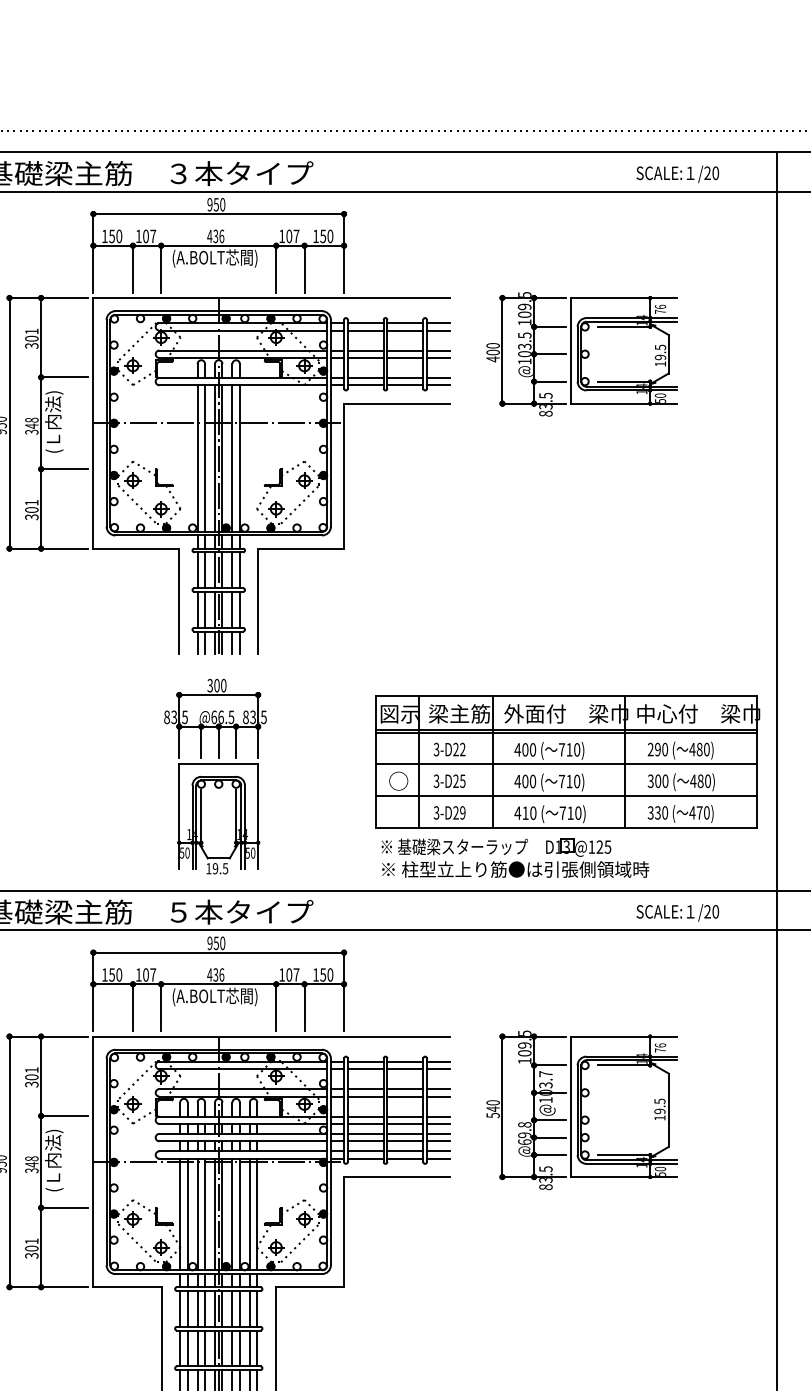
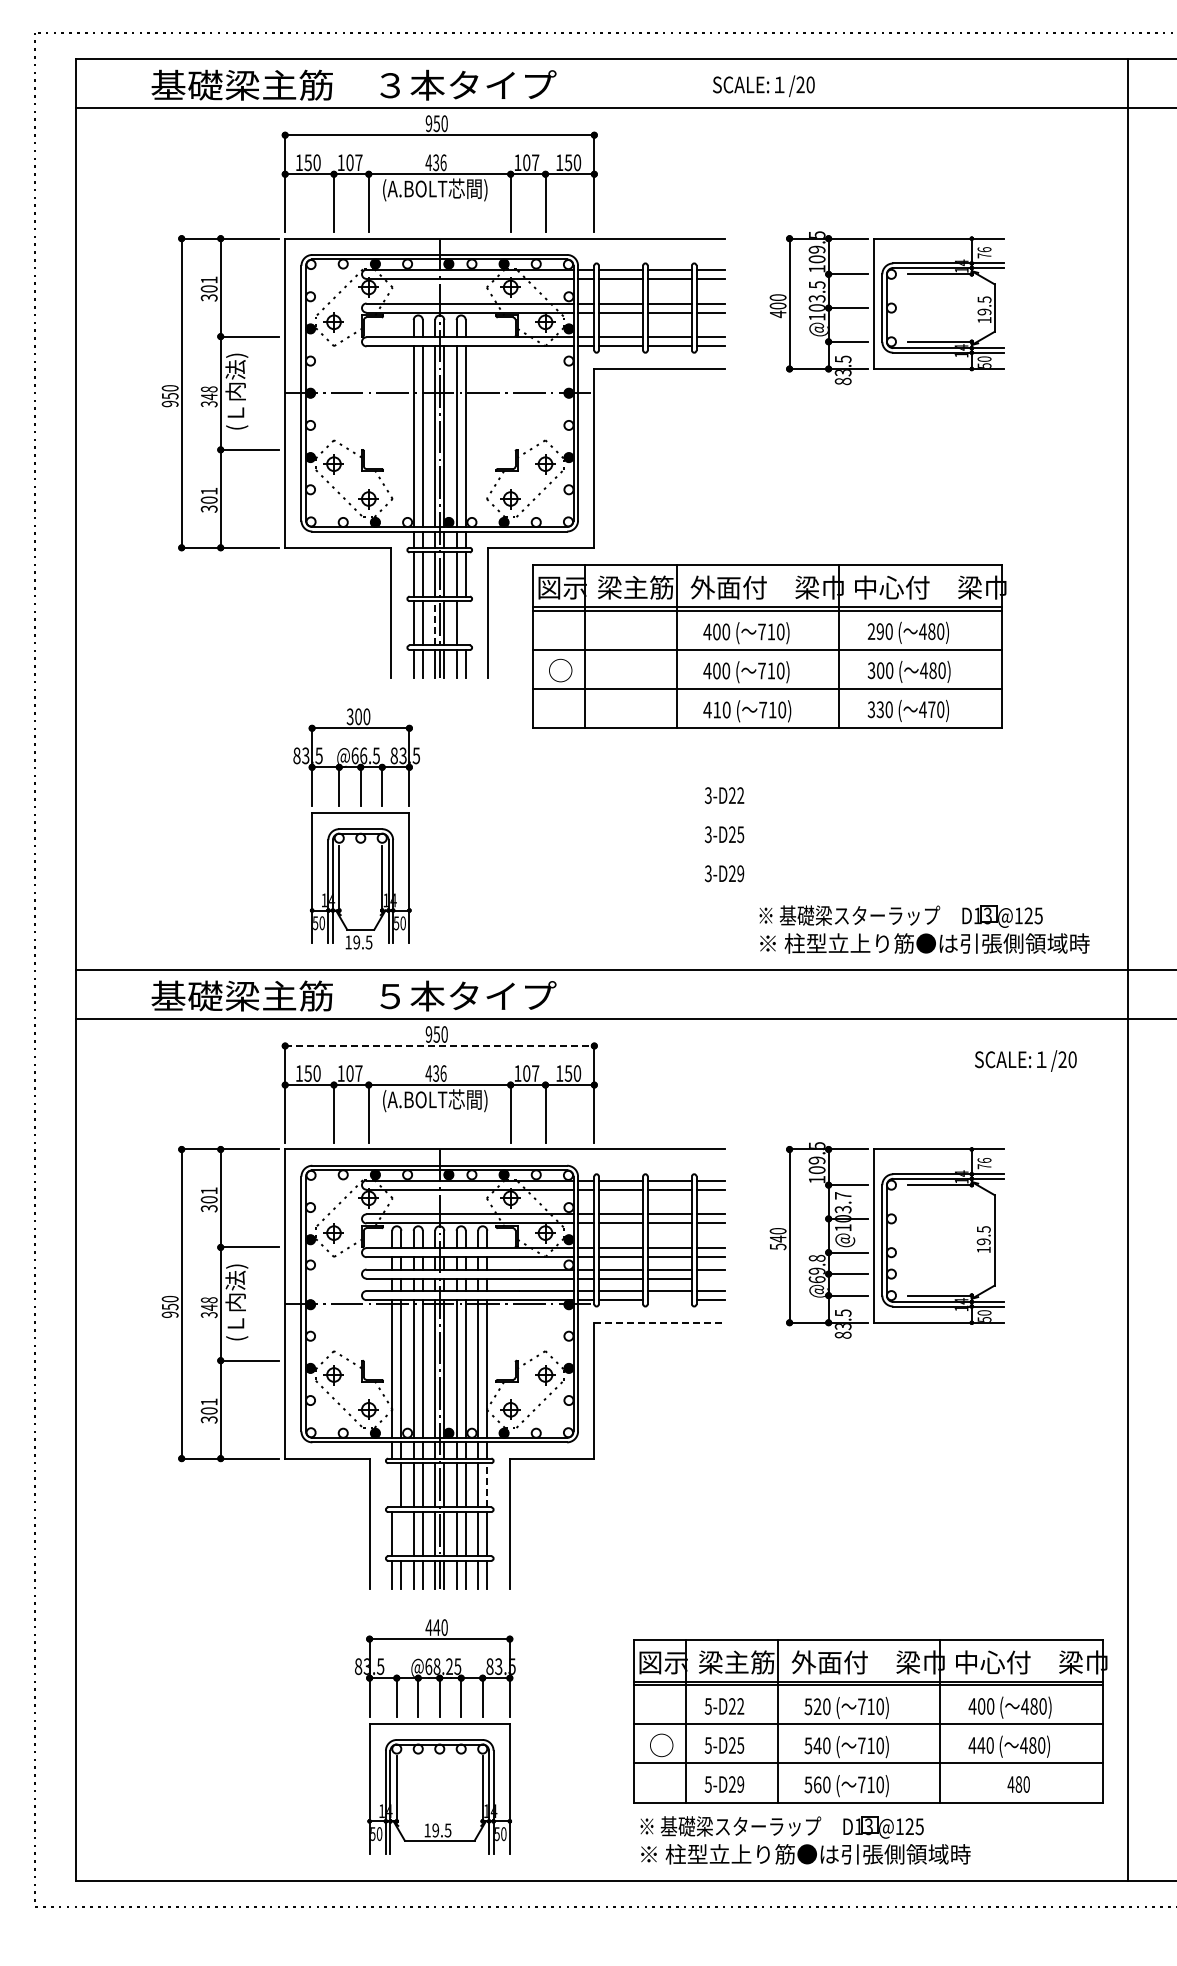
text: (677, 174) -> (763, 86), moved
line: (215, 609) -> (435, 622), solid -> dashed
line: (239, 610) -> (465, 623), removed
part: (568, 761) -> (769, 646), moved
part: (215, 776) -> (356, 828), moved
part: (515, 858) -> (924, 929), moved
text: (677, 912) -> (1025, 1060), moved
line: (218, 953) -> (439, 1046), solid -> dashed
line: (438, 1141) -> (710, 1278), removed
line: (405, 1159) -> (669, 1300), removed
line: (396, 1176) -> (659, 1322), solid -> dashed
line: (257, 1308) -> (487, 1484), solid -> dashed
line: (180, 1309) -> (392, 1485), removed
line: (187, 1348) -> (401, 1534), removed

